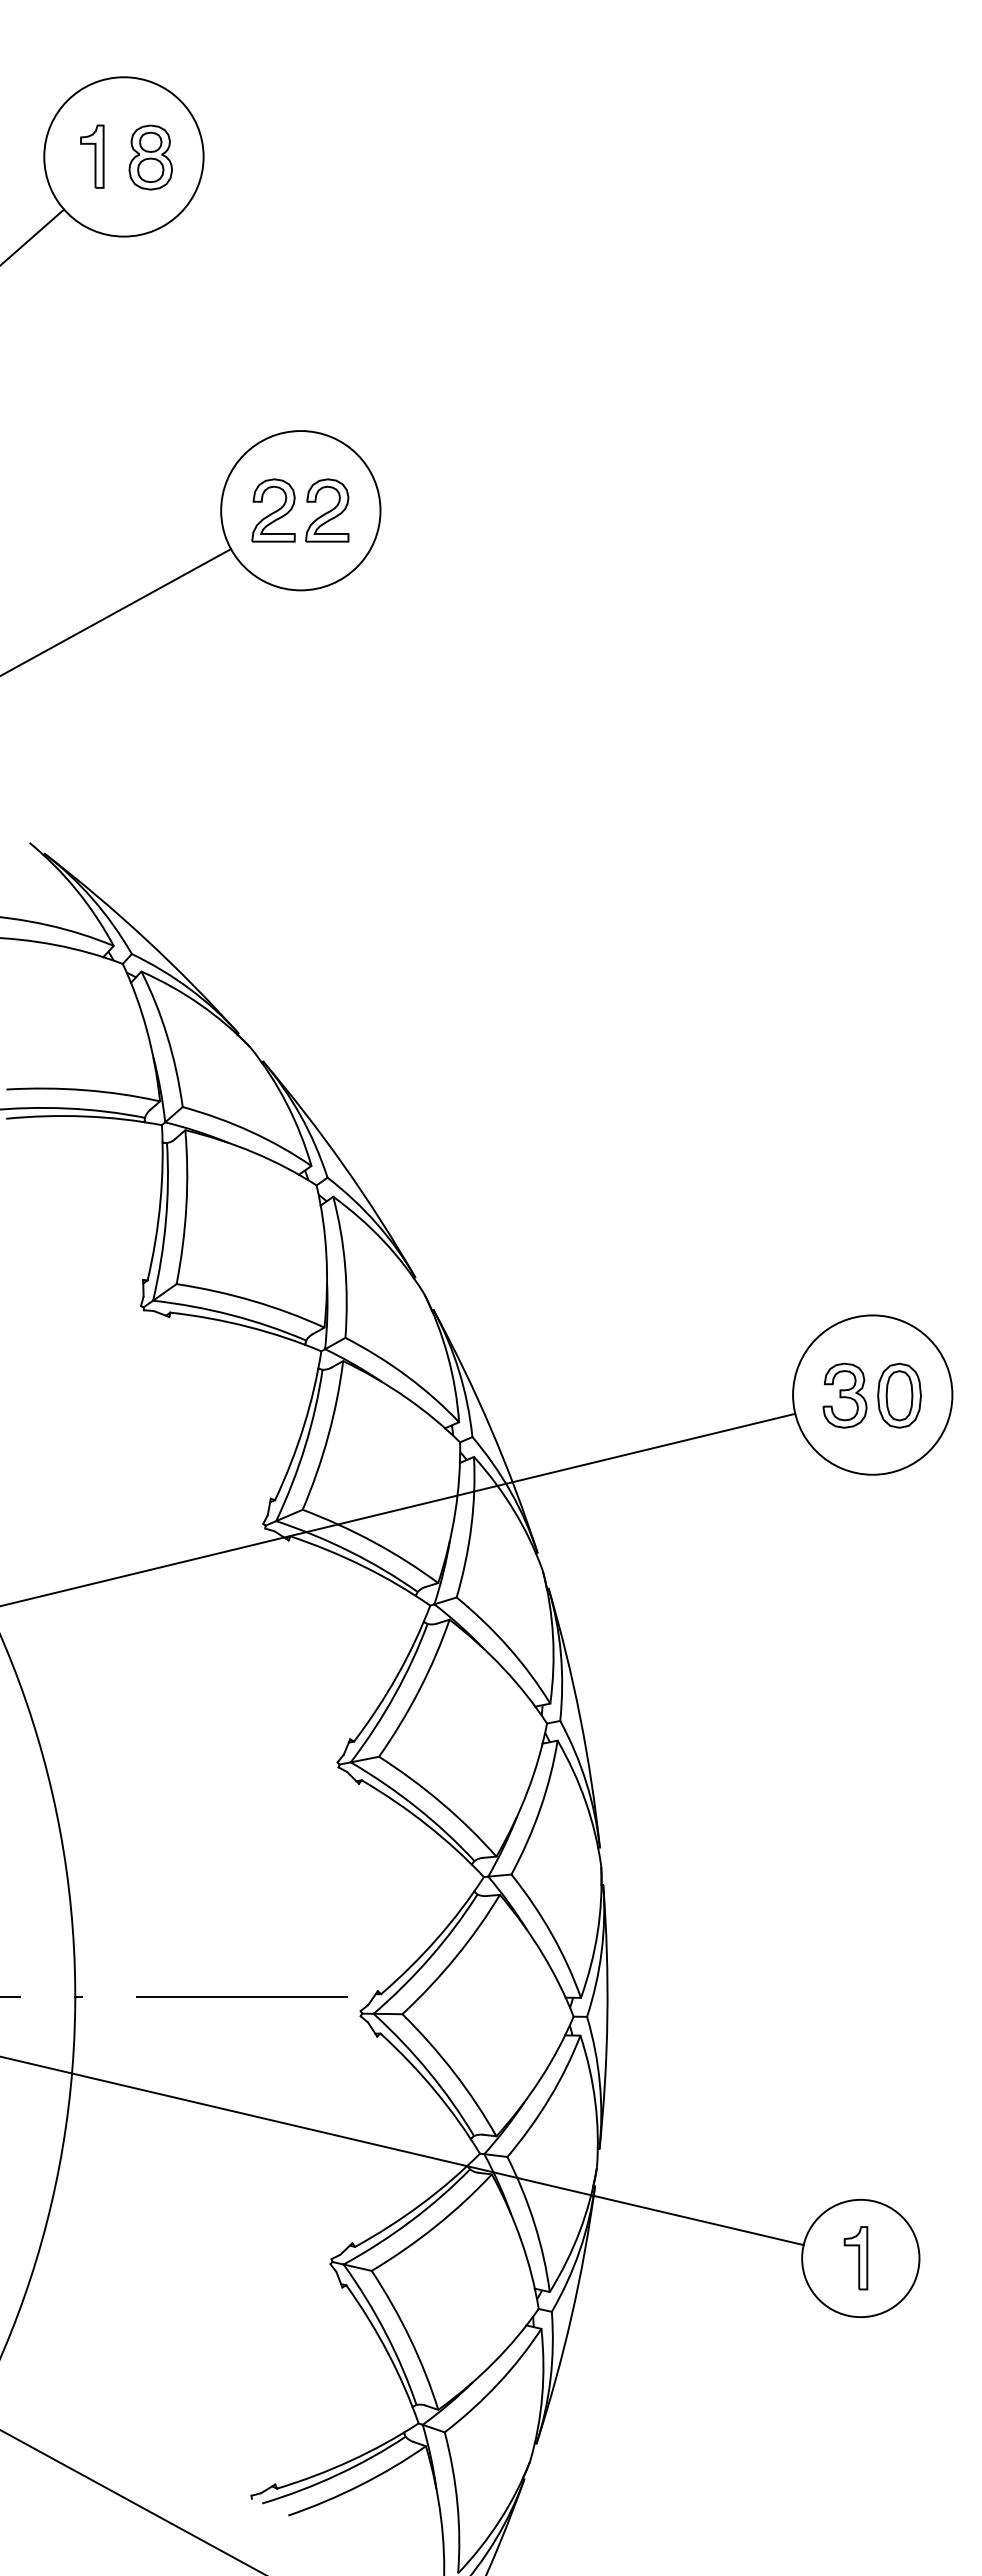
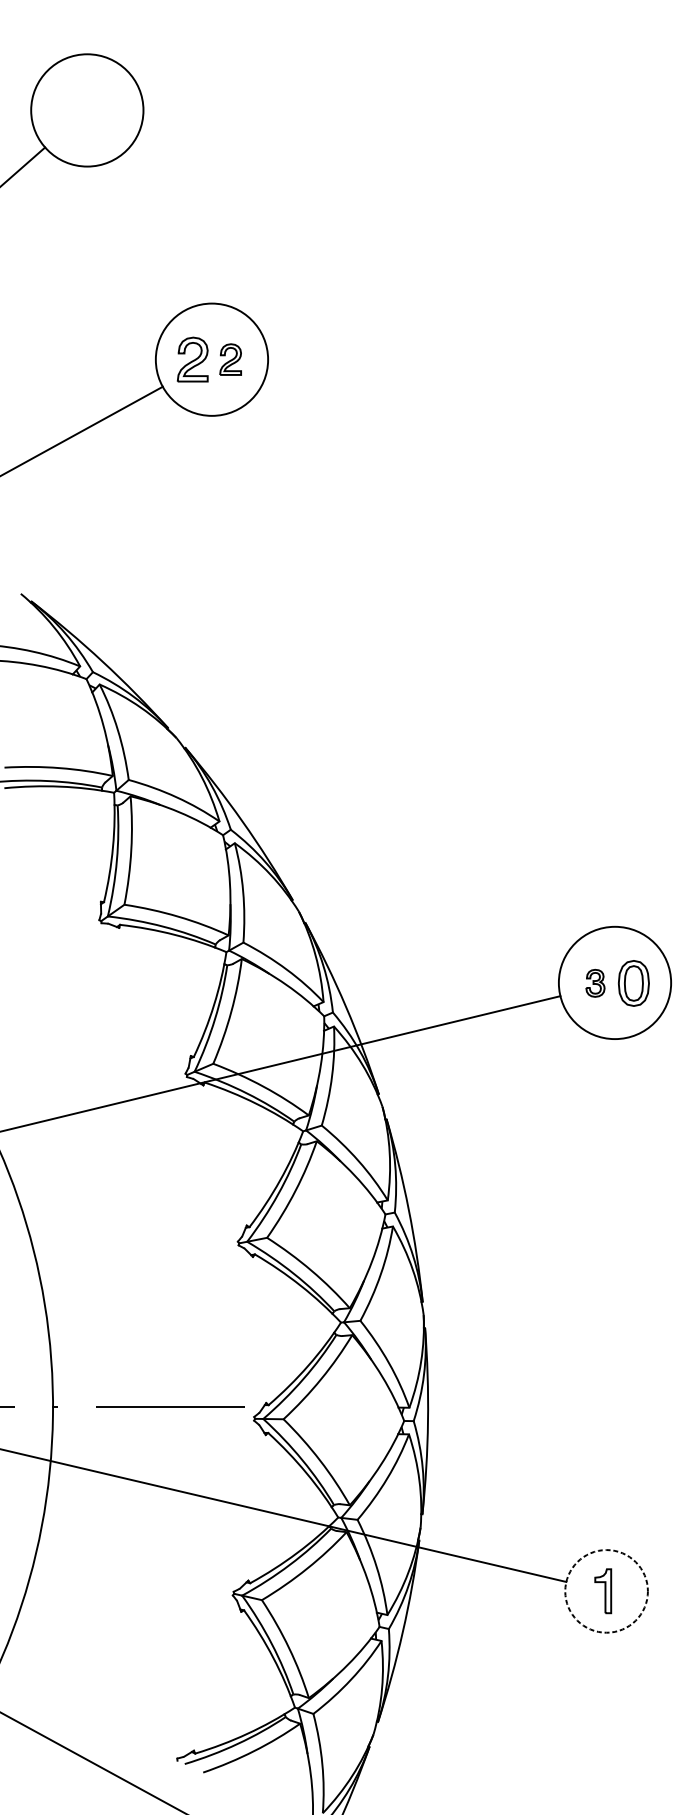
part: (92, 156) -> (65, 110), removed
part: (150, 157) -> (106, 110), removed
part: (327, 510) -> (230, 359), size x0.7
part: (844, 1395) -> (595, 983), size x0.6
circle: (860, 2258) -> (606, 1591), solid -> dashed

